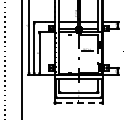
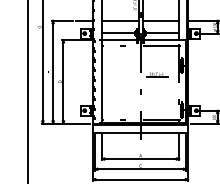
line: (79, 102) -> (142, 178), dashed -> solid

